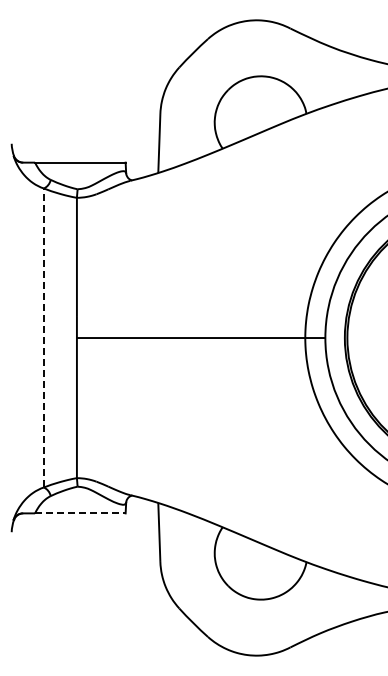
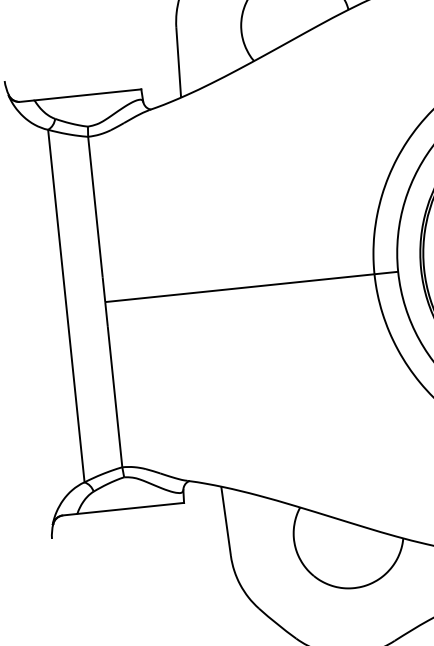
line: (43, 337) -> (65, 305), dashed -> solid
line: (80, 513) -> (130, 508), dashed -> solid

